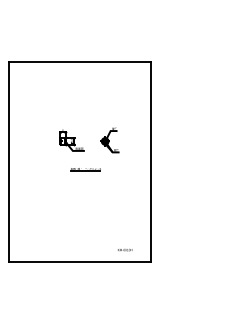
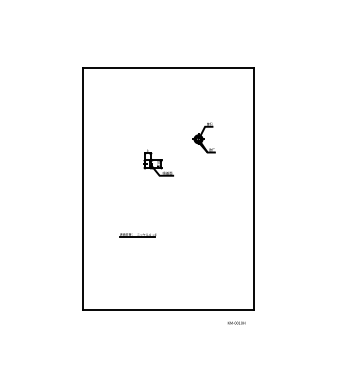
part: (109, 139) -> (203, 137), moved
line: (85, 169) -> (137, 235), moved
text: (125, 249) -> (236, 322), moved

